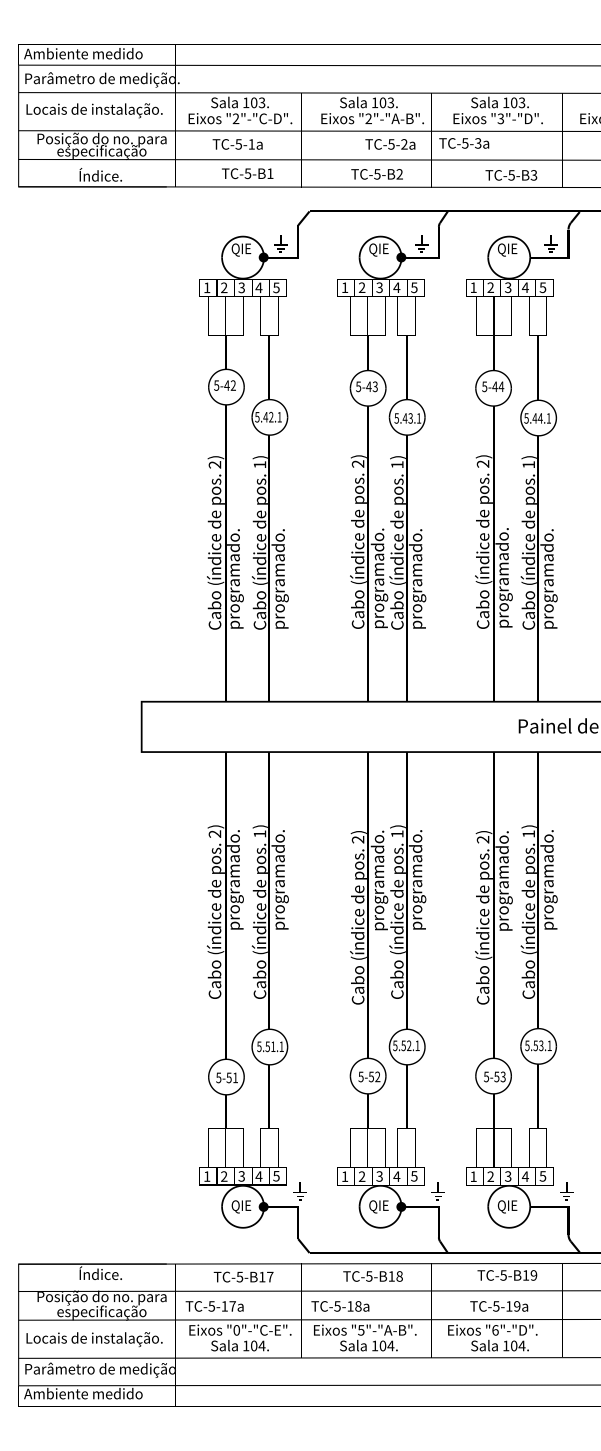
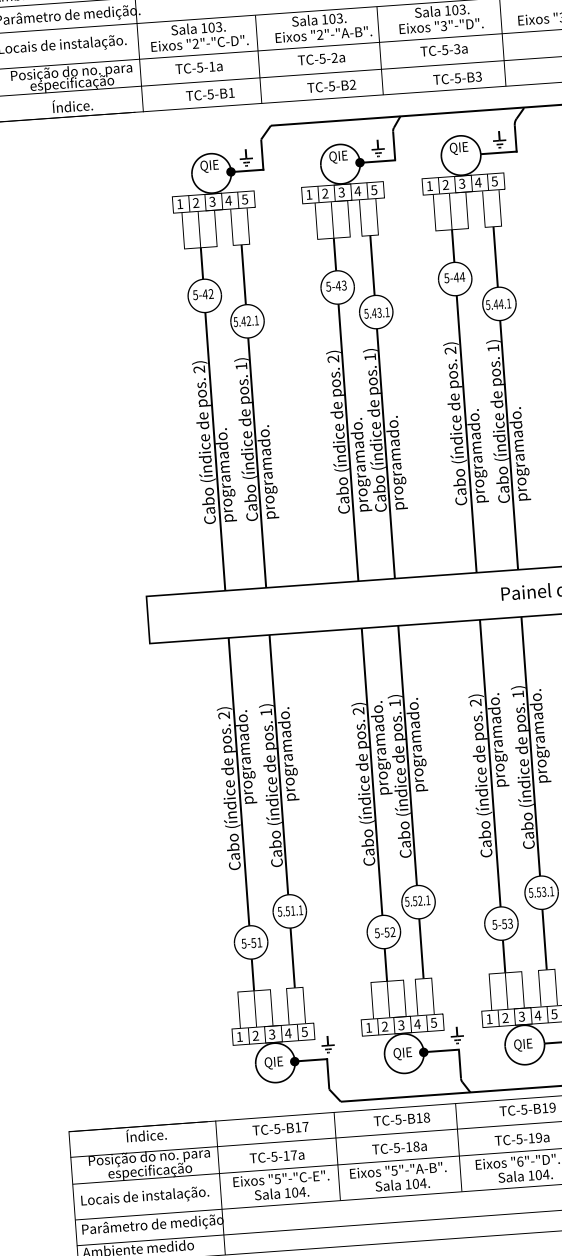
text: (464, 143) -> (444, 50), moved
text: (390, 144) -> (321, 58), moved
text: (214, 1306) -> (276, 1156), moved
text: (340, 1306) -> (399, 1147), moved
text: (236, 1330) -> (277, 1179), "0"-"C-E". -> "5"-"C-E".

